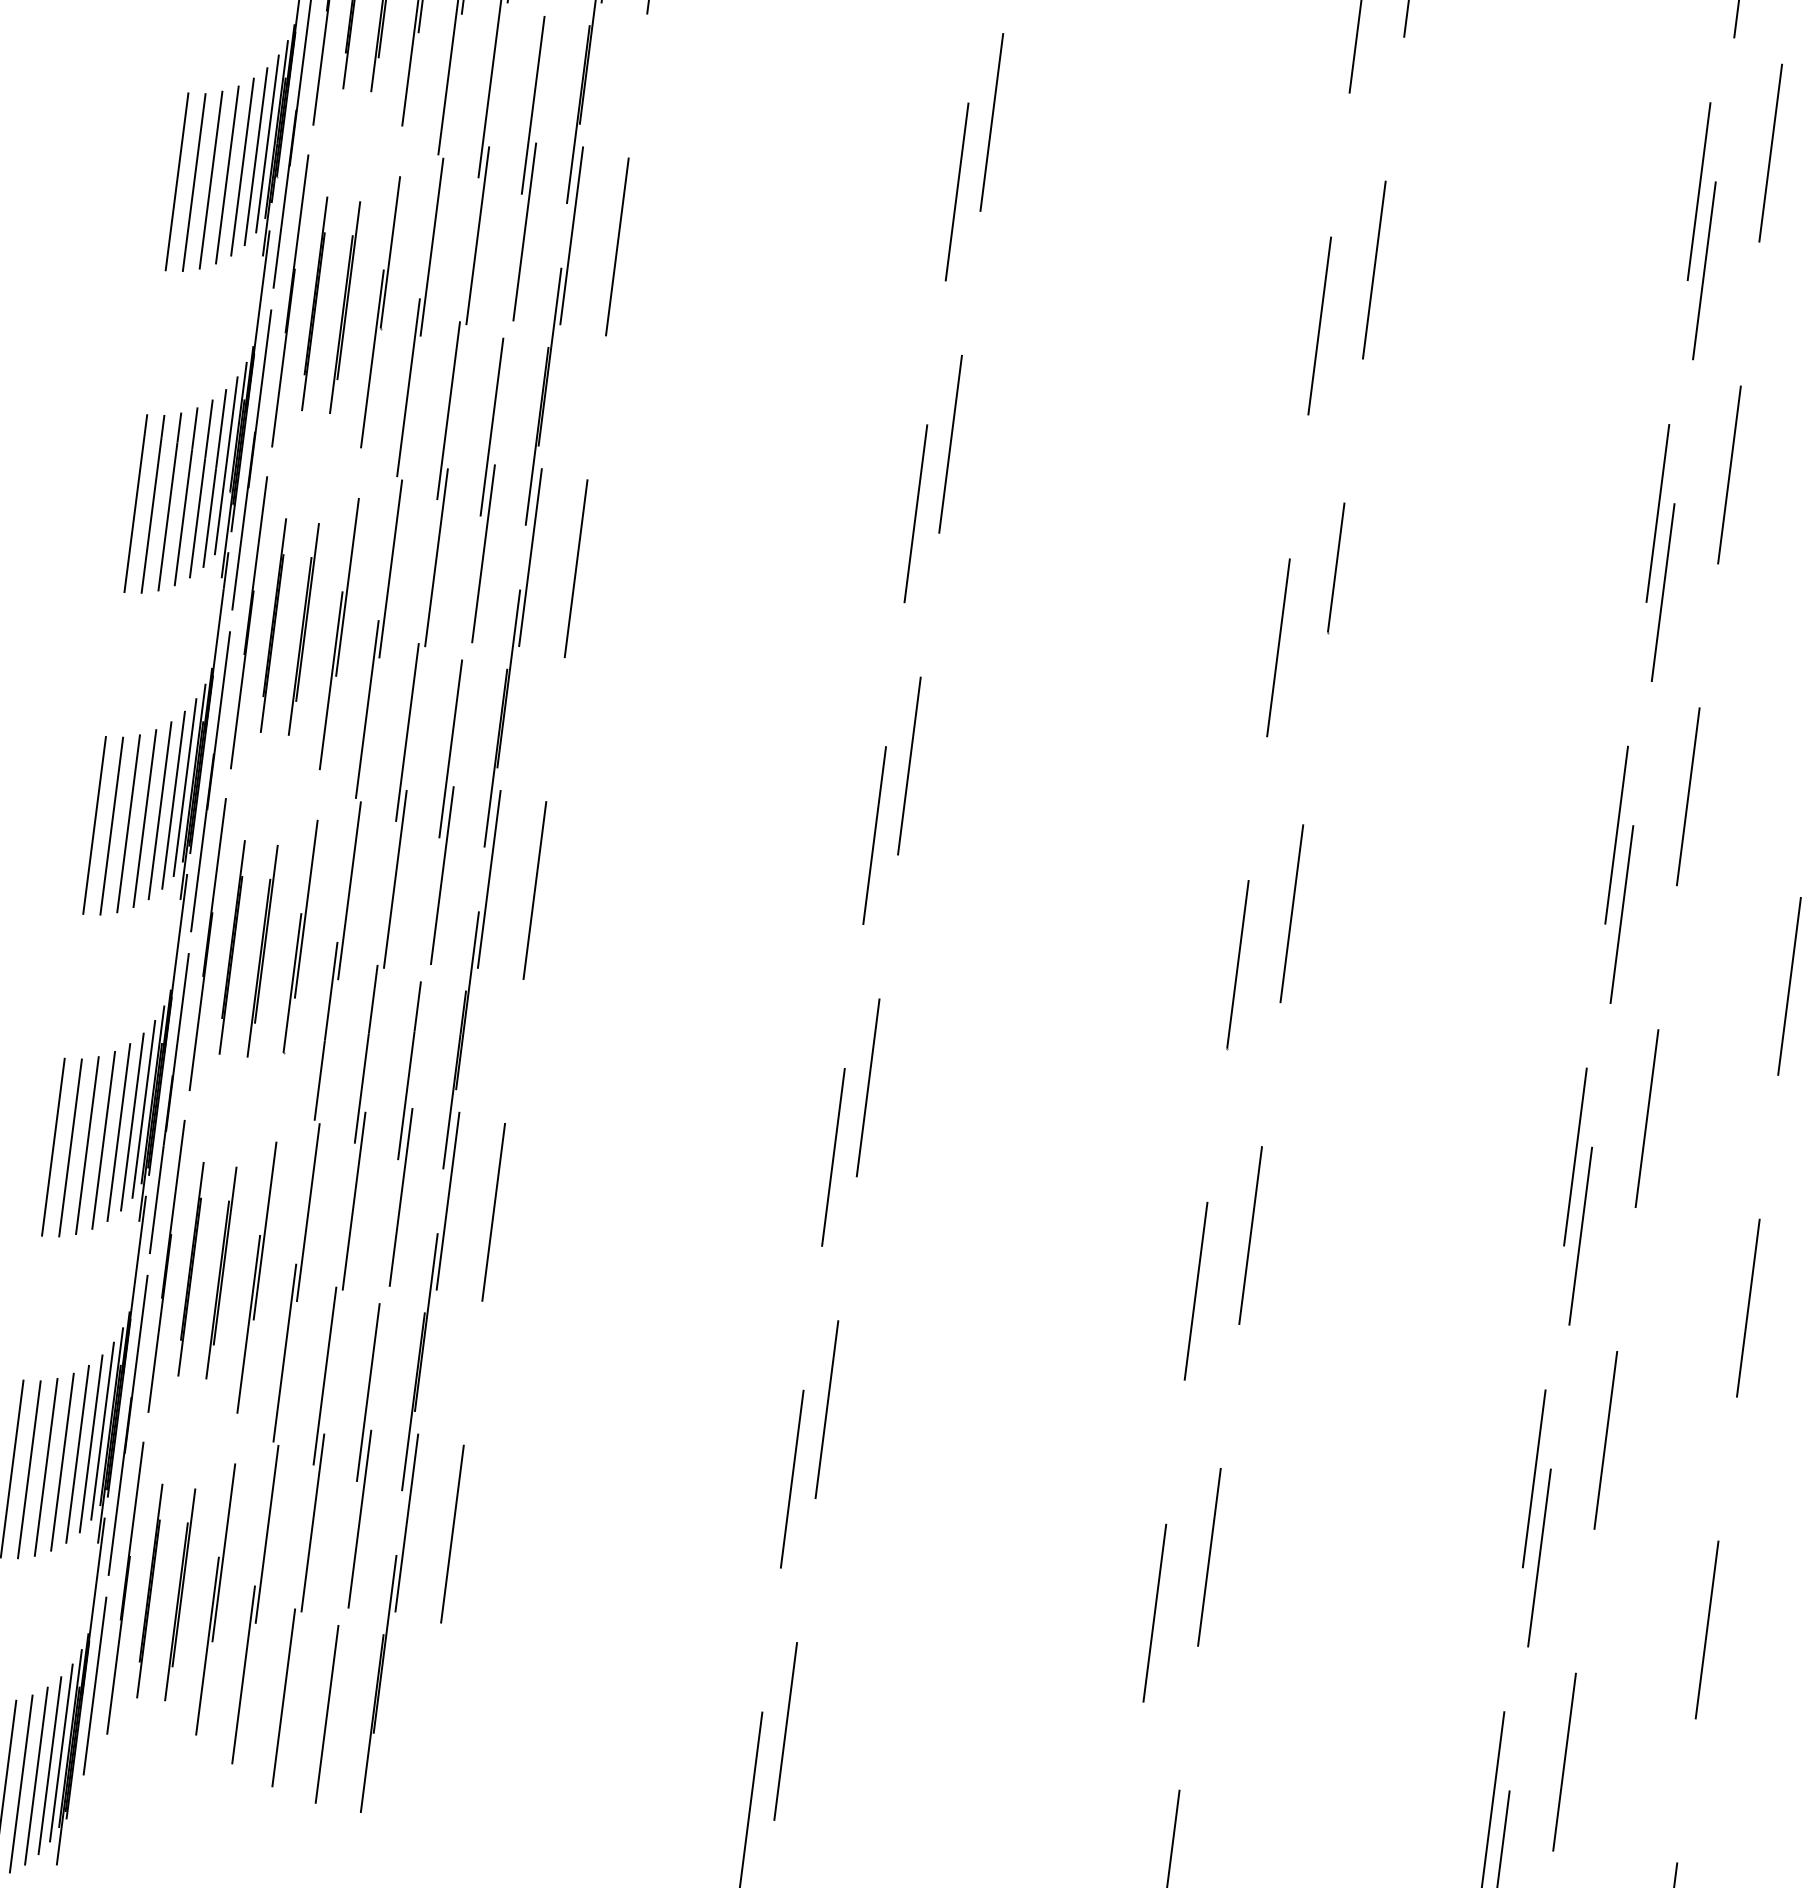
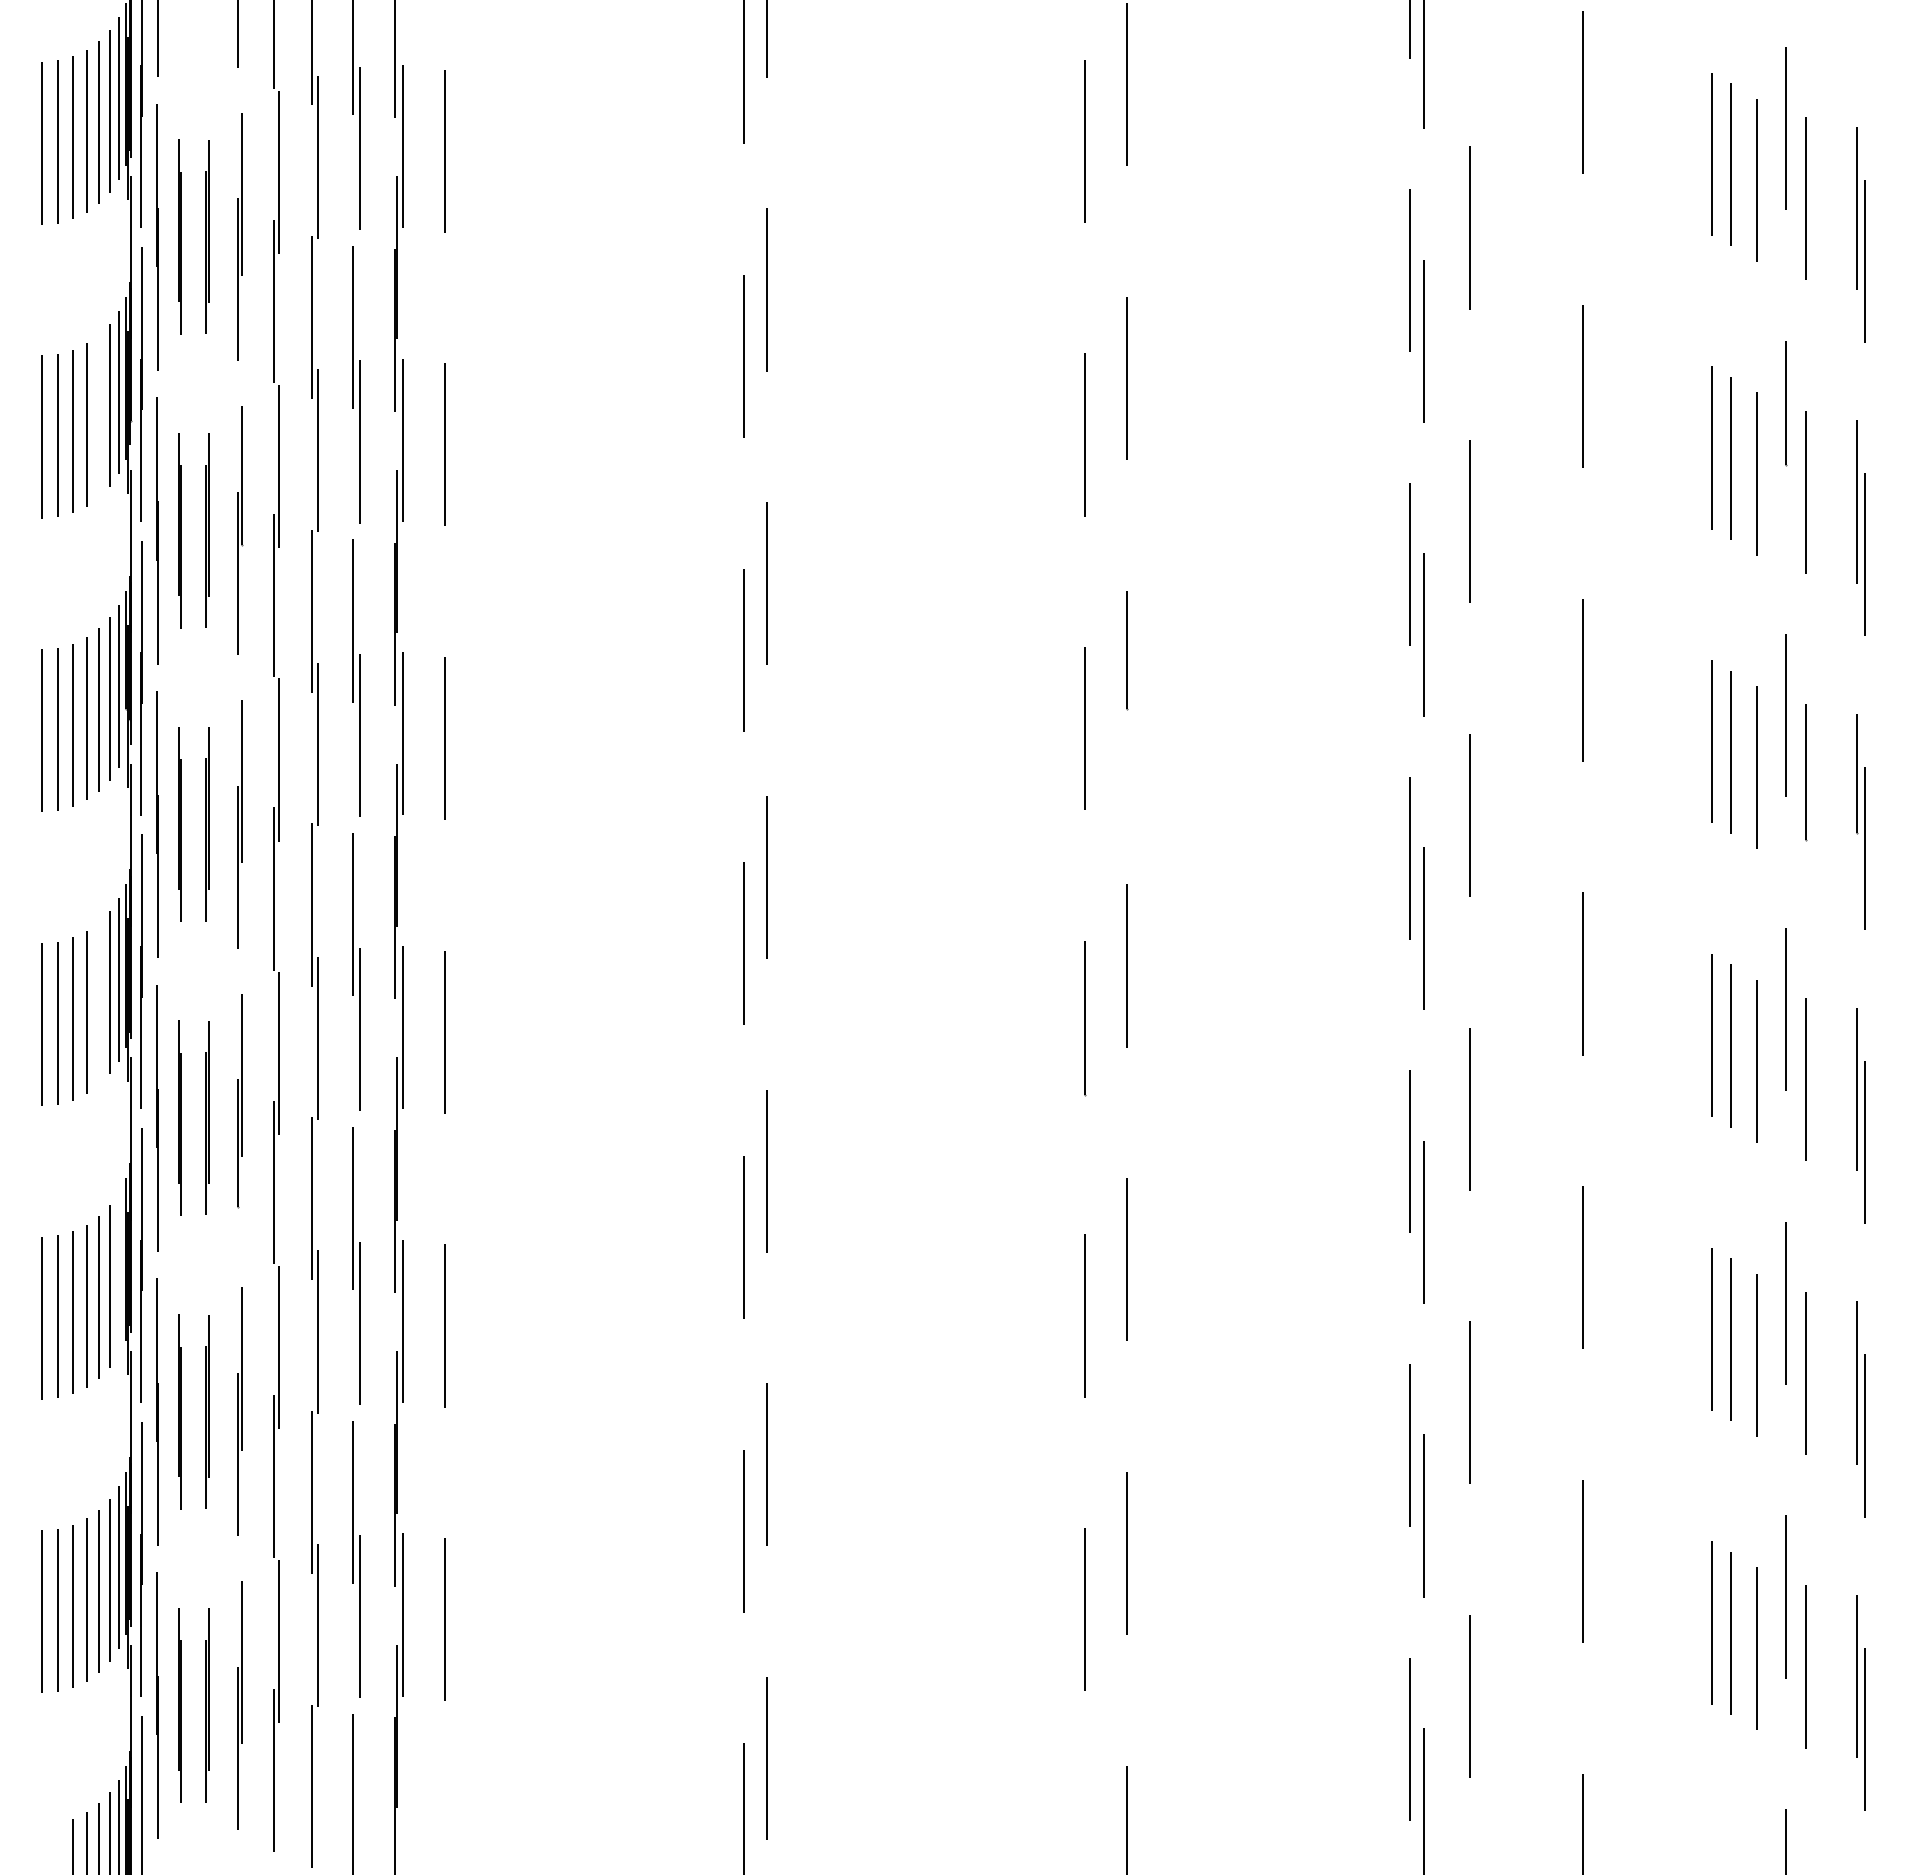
line: (242, 166) -> (99, 415), removed
line: (160, 810) -> (99, 1003), removed
line: (144, 1109) -> (119, 1273), removed

